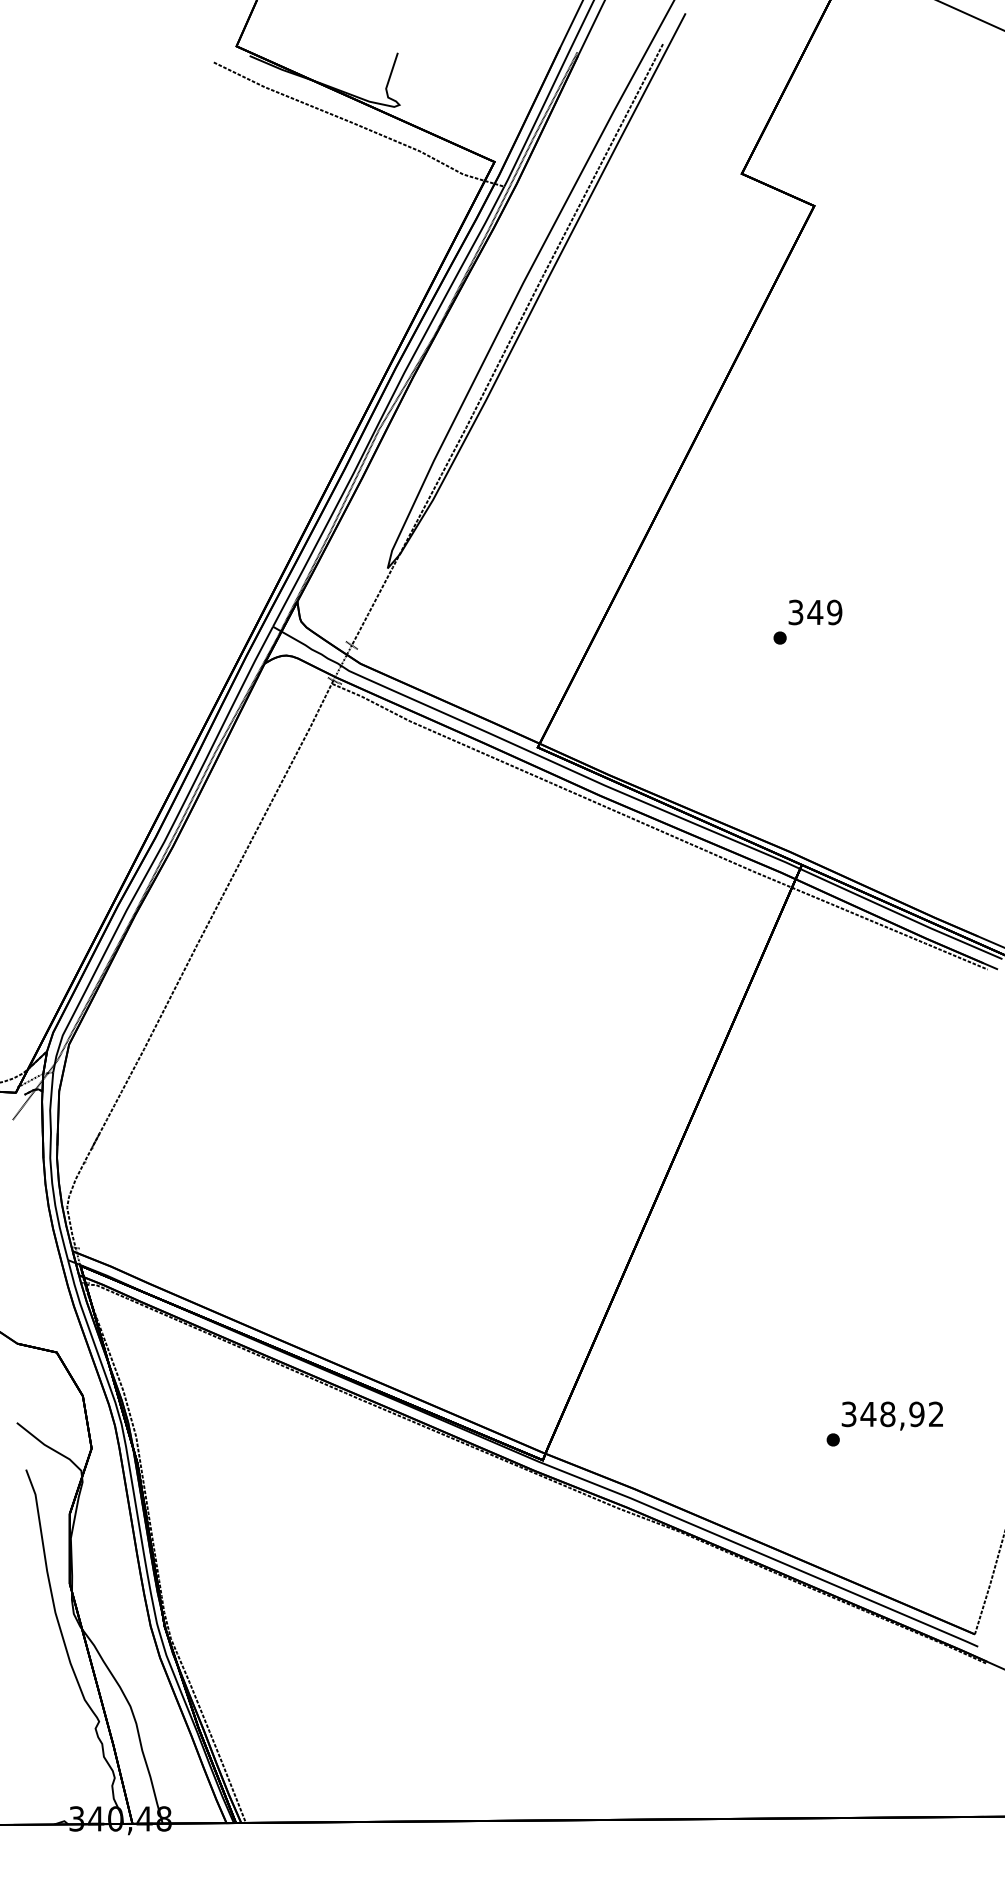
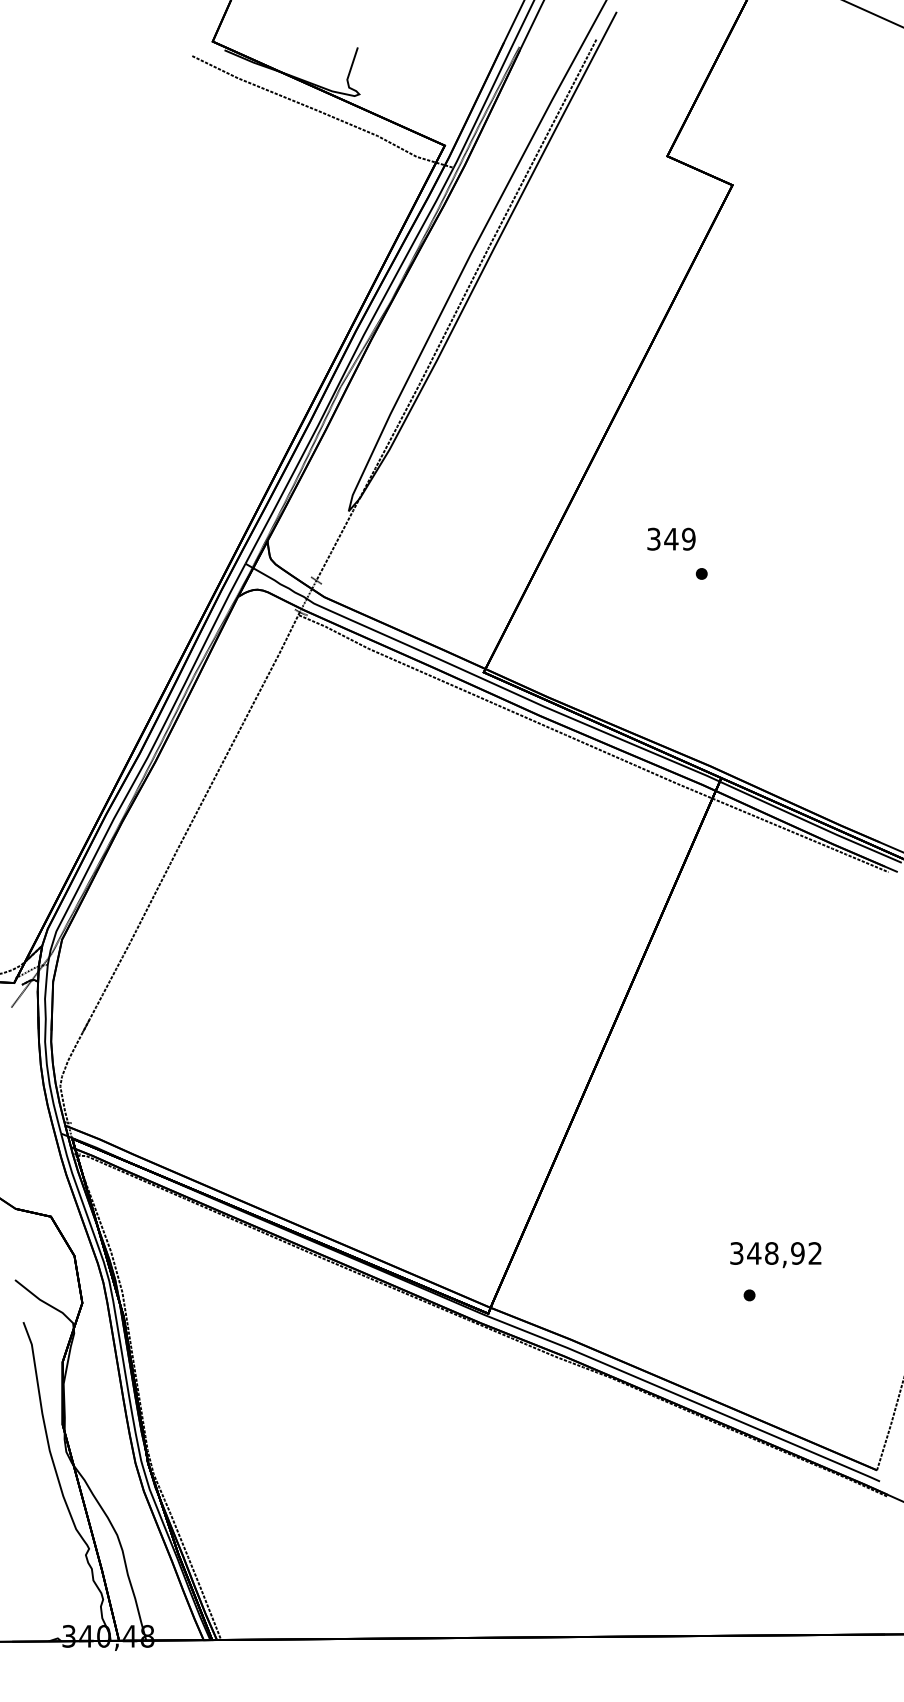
text: (815, 612) -> (671, 539), moved
text: (891, 1415) -> (774, 1254), moved

